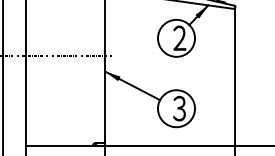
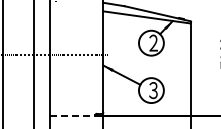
line: (60, 145) -> (73, 115), solid -> dashed

